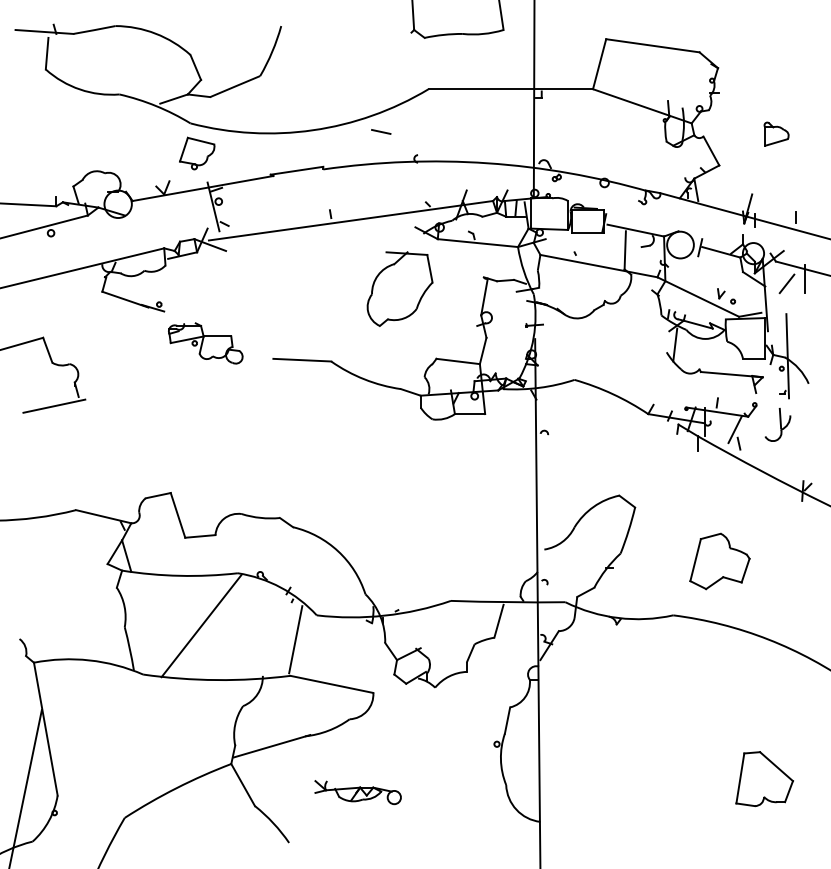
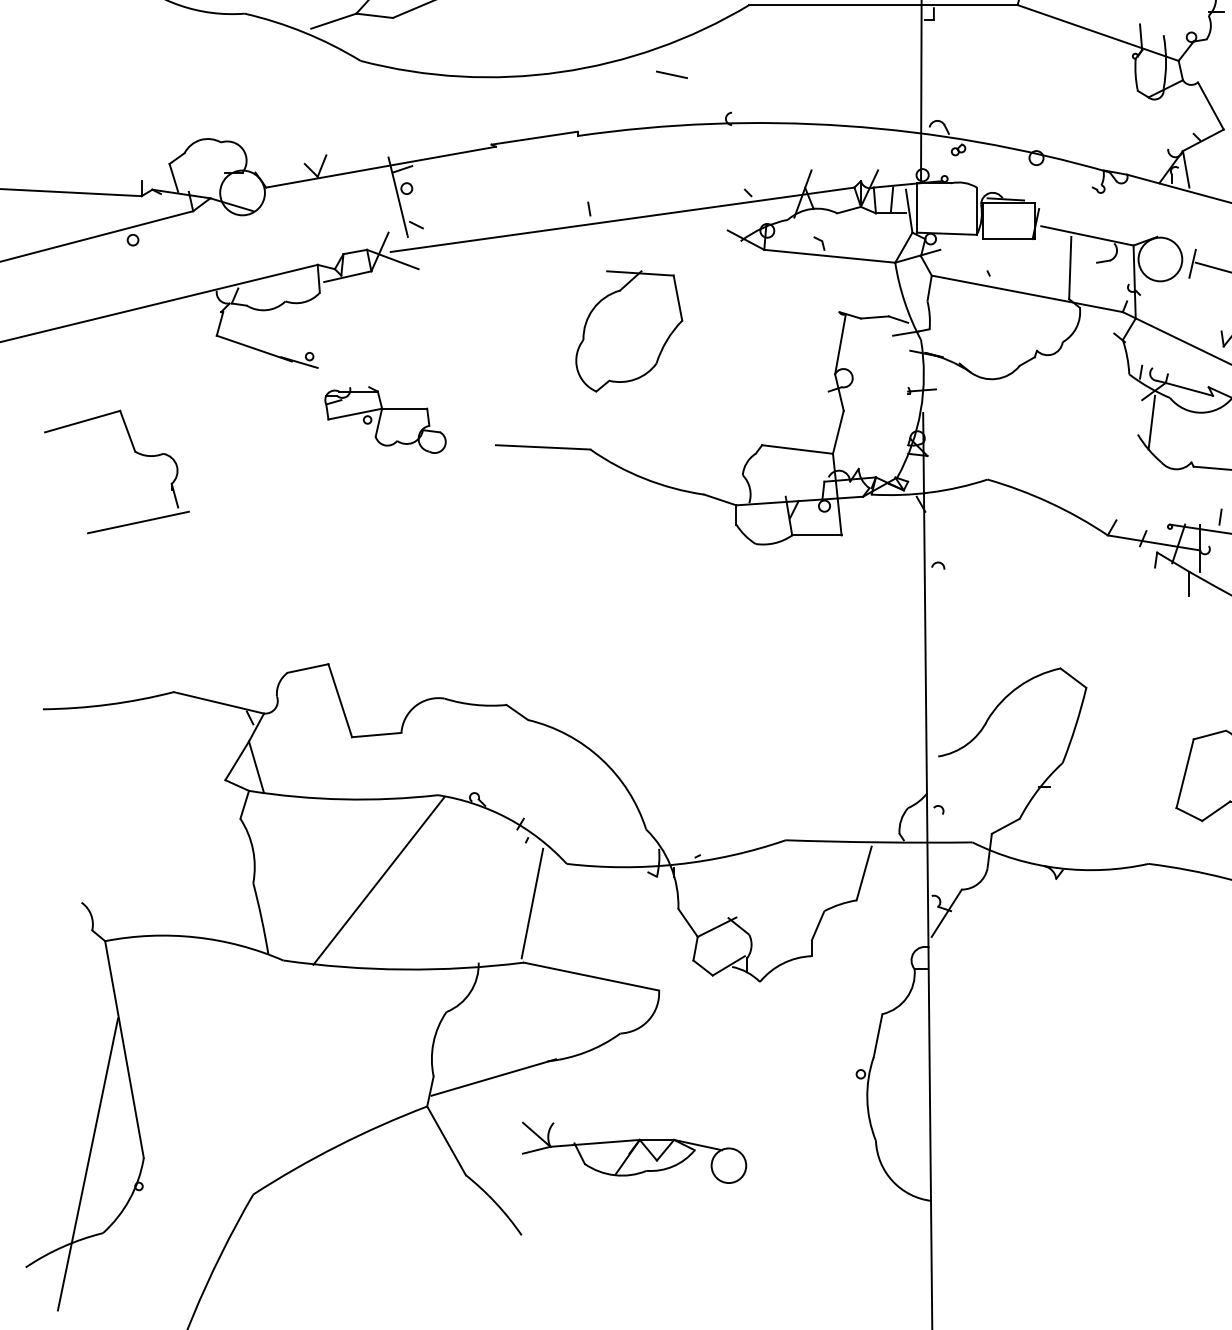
part: (197, 153) -> (372, 110), removed
part: (399, 288) -> (628, 330), moved
part: (357, 792) -> (633, 1153), size x1.6

